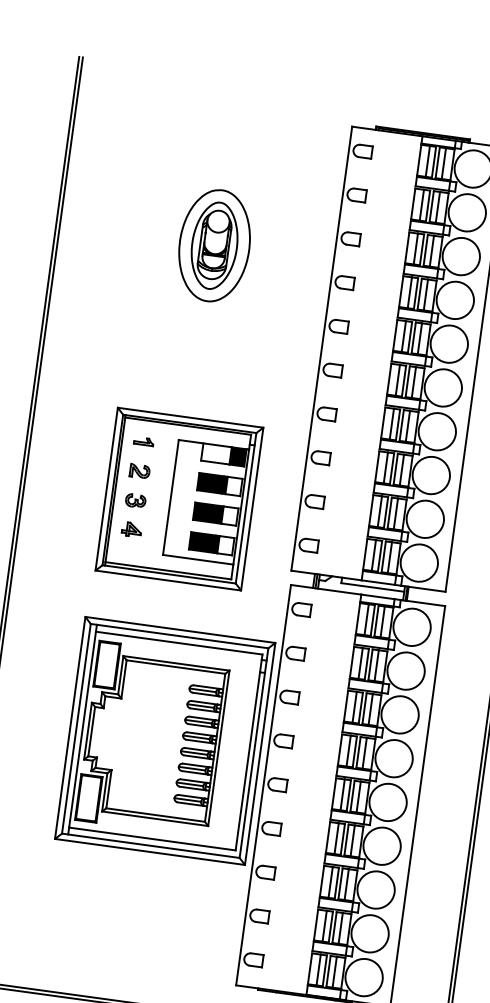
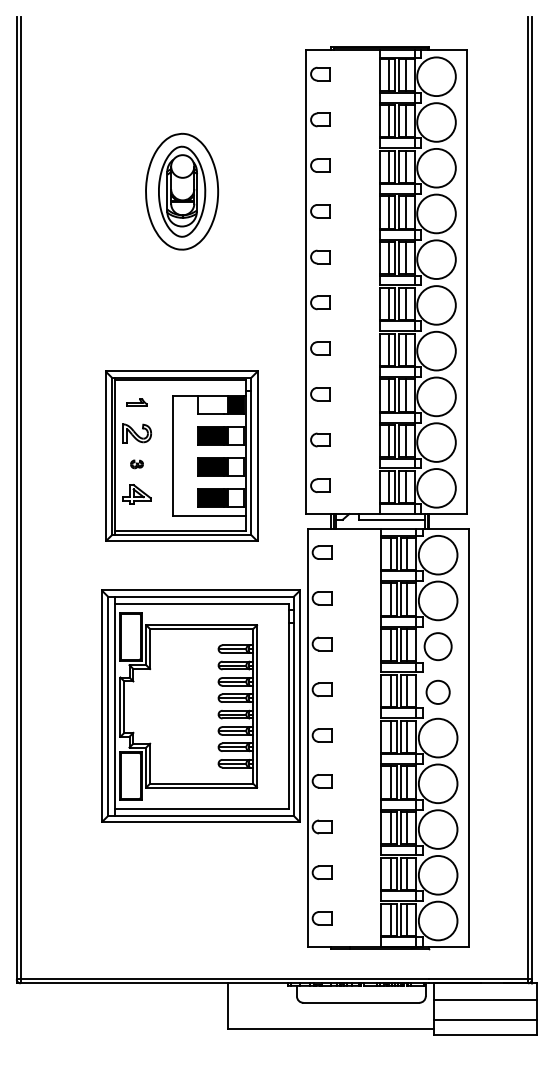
part: (139, 471) -> (136, 433), size x1.4
part: (135, 500) -> (136, 464), size x0.6
part: (131, 528) -> (136, 493), size x1.4
circle: (399, 714) -> (437, 646), size x0.7
circle: (393, 758) -> (437, 692), size x0.6

